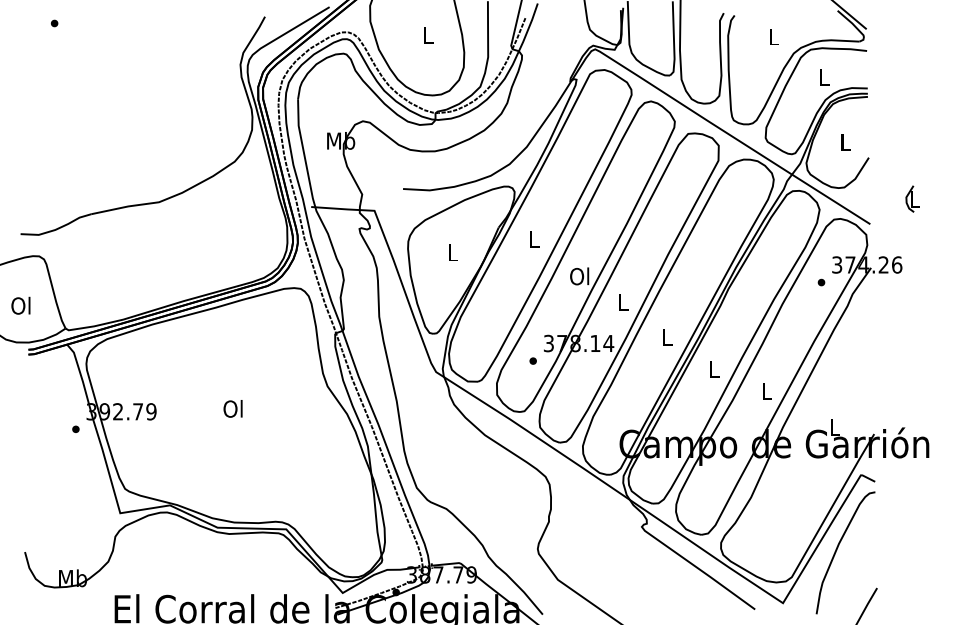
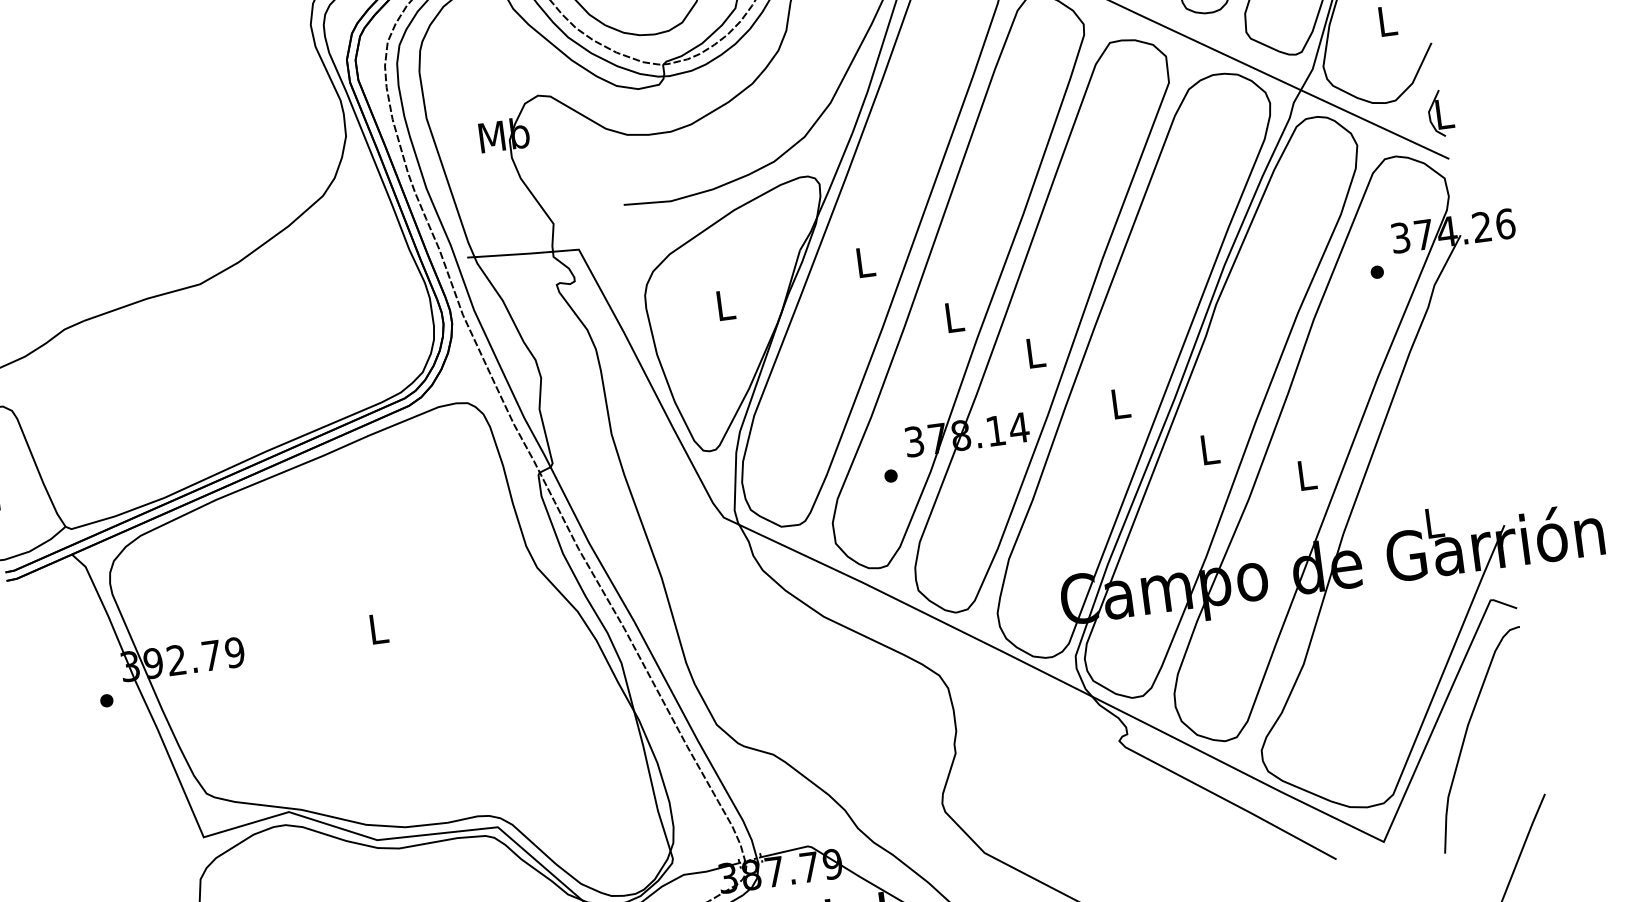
part: (912, 198) -> (1439, 112), moved
text: (579, 276) -> (952, 317), Ol -> L
text: (232, 408) -> (375, 628), Ol -> L

